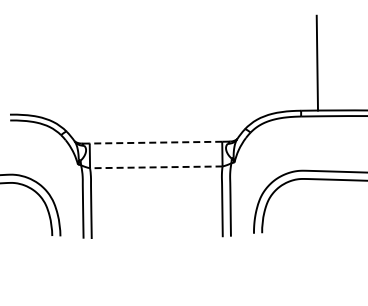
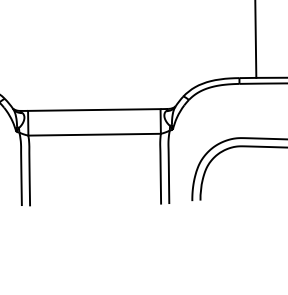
line: (155, 142) -> (93, 109), dashed -> solid
line: (155, 167) -> (93, 134), dashed -> solid

